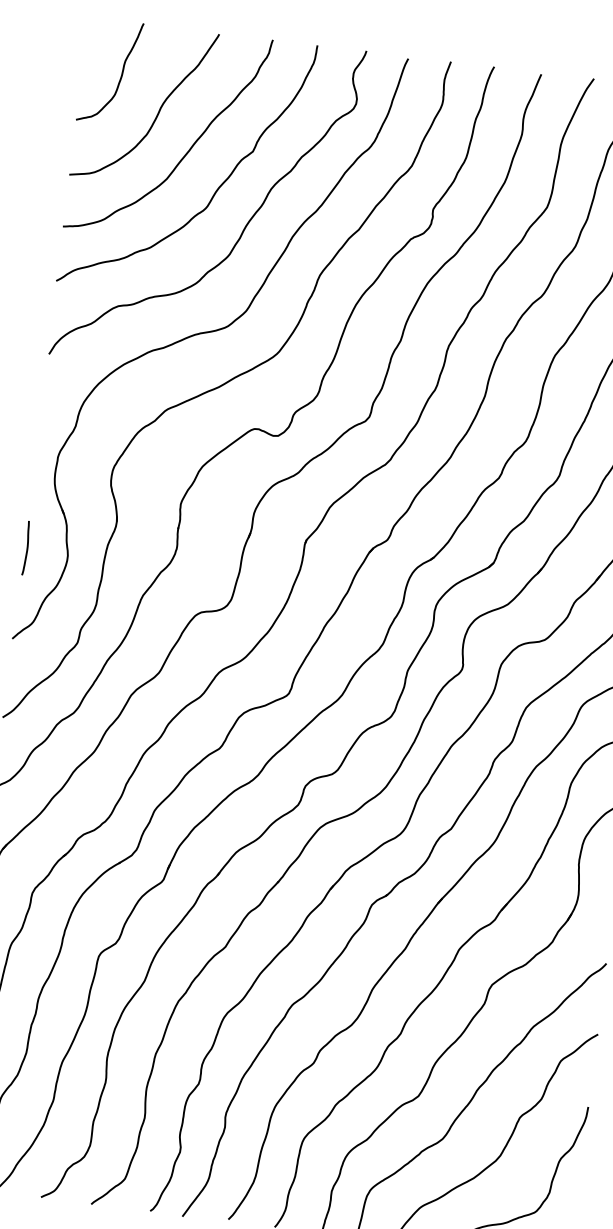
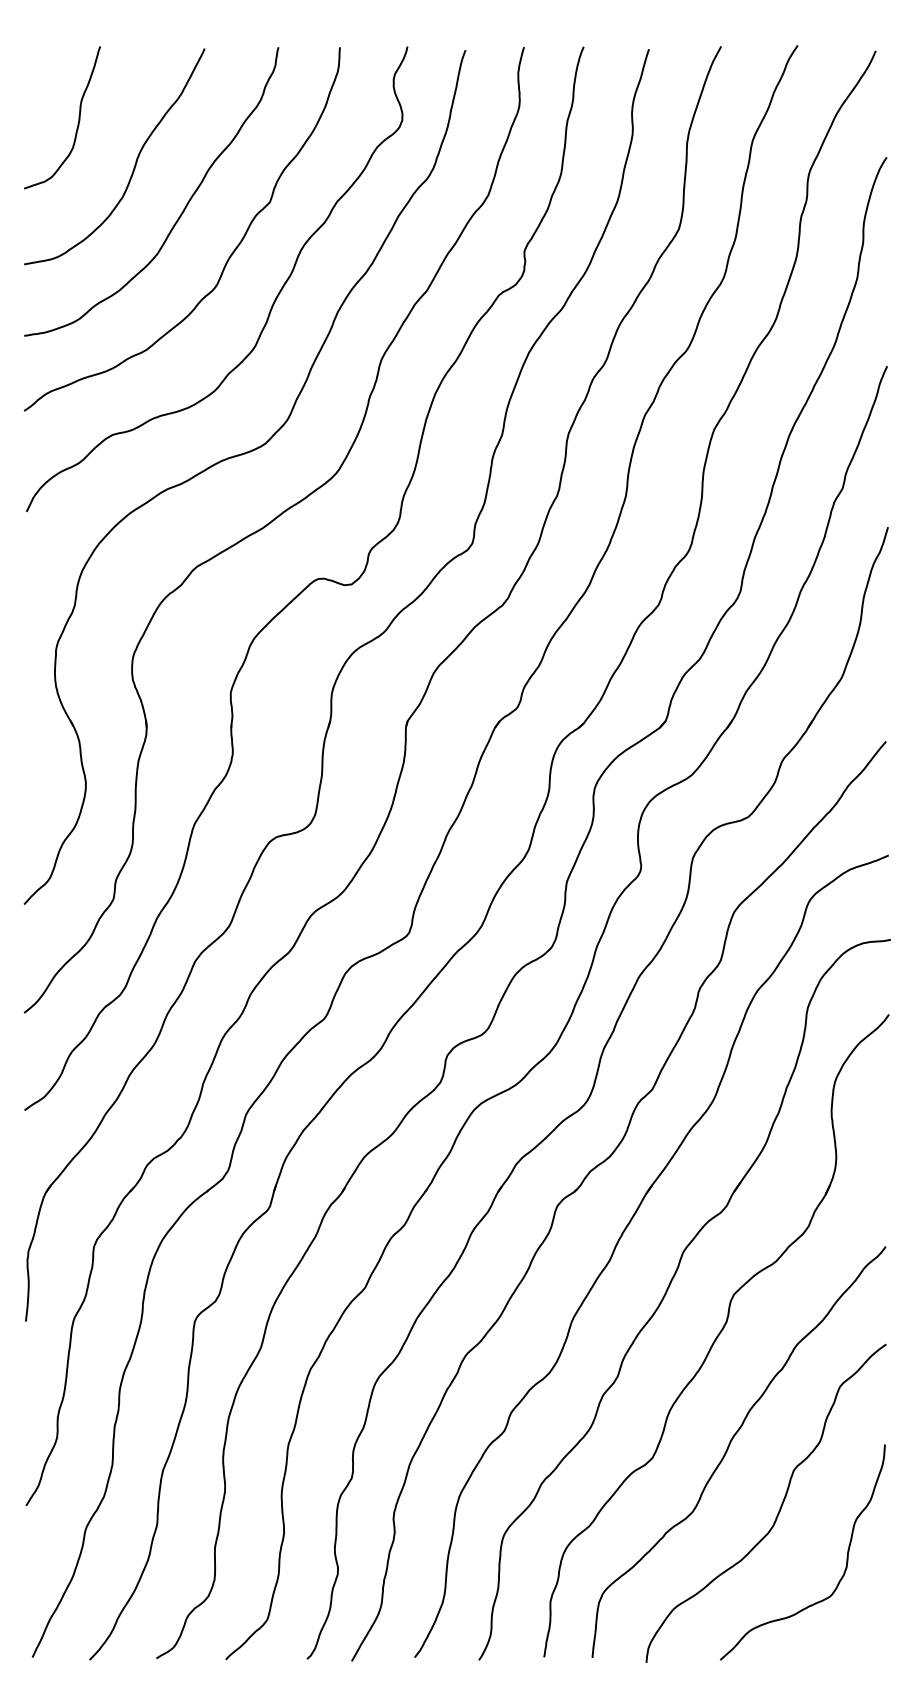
curve: (26, 547) -> (28, 778), removed

